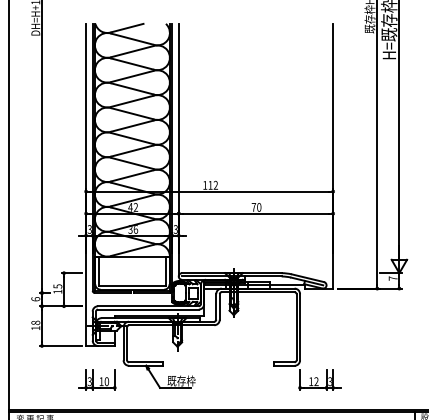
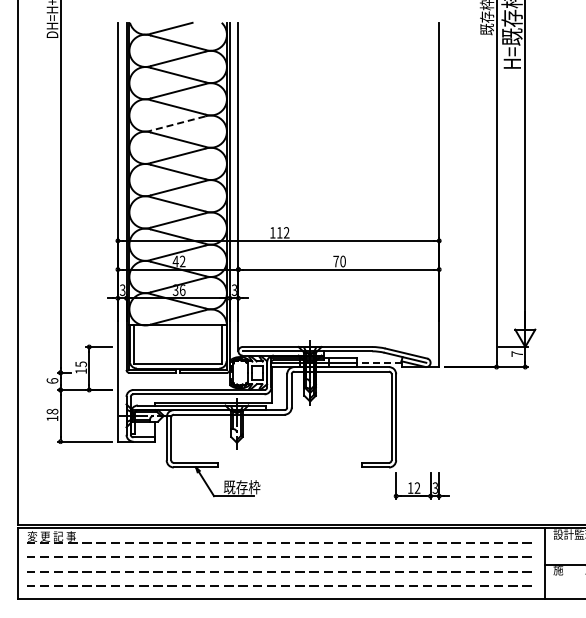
line: (132, 101) -> (178, 123), solid -> dashed
line: (287, 285) -> (379, 362), solid -> dashed
part: (97, 379) -> (132, 485), removed

